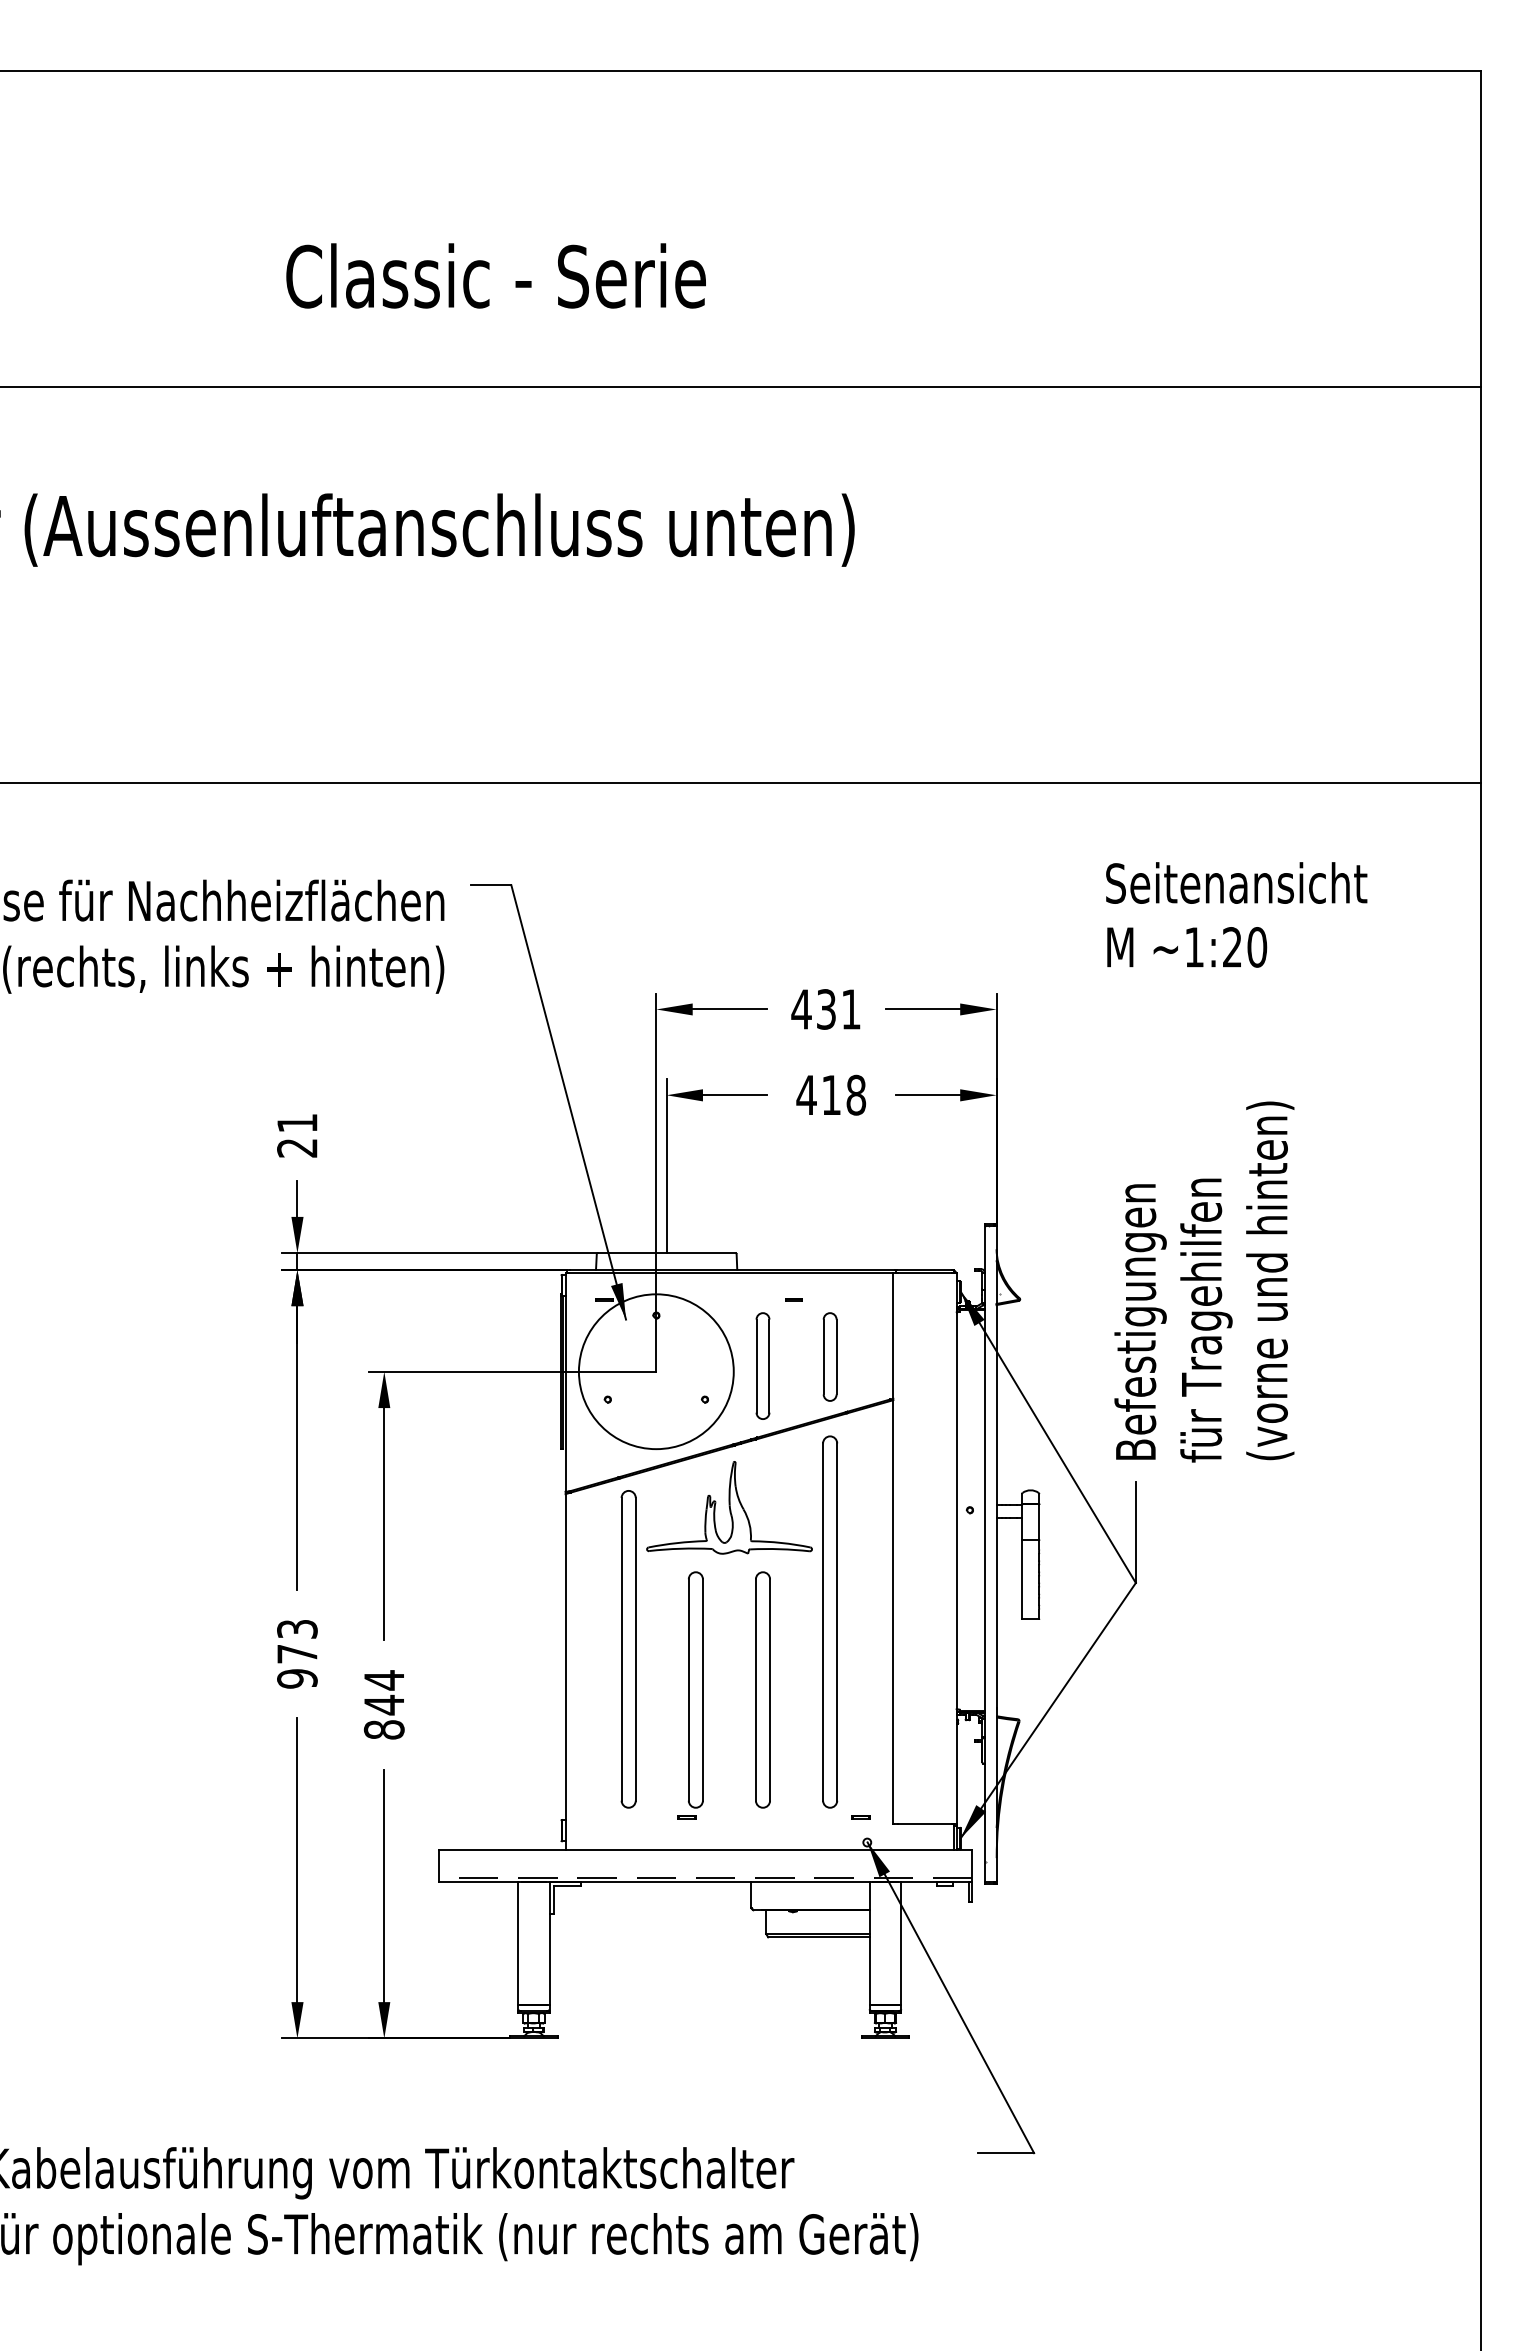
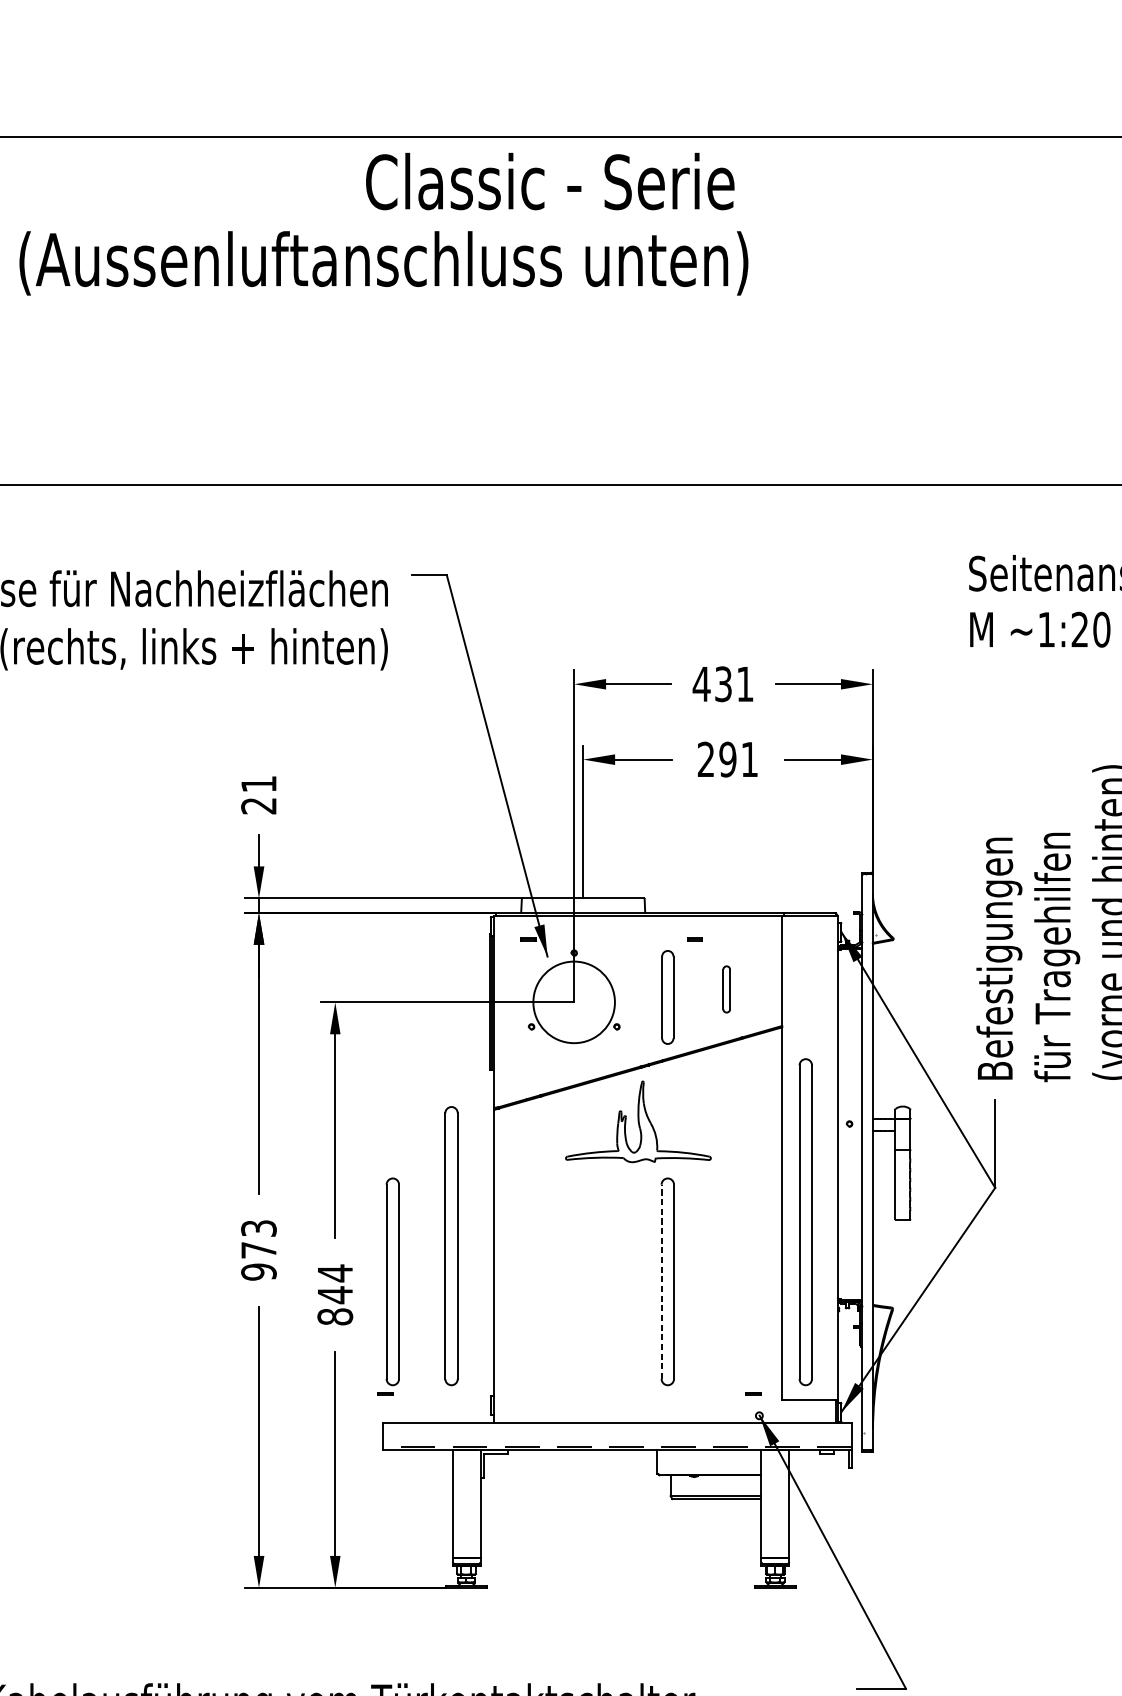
text: (495, 275) -> (549, 181), moved
text: (831, 1094) -> (727, 758), 418 -> 291
part: (829, 1356) -> (726, 989), size x0.6
circle: (655, 1371) -> (573, 1002), size x0.6
part: (830, 1621) -> (806, 1221), moved
part: (628, 1649) -> (451, 1246), moved
line: (755, 1690) -> (661, 1282), solid -> dashed
part: (690, 1695) -> (388, 1286), moved

